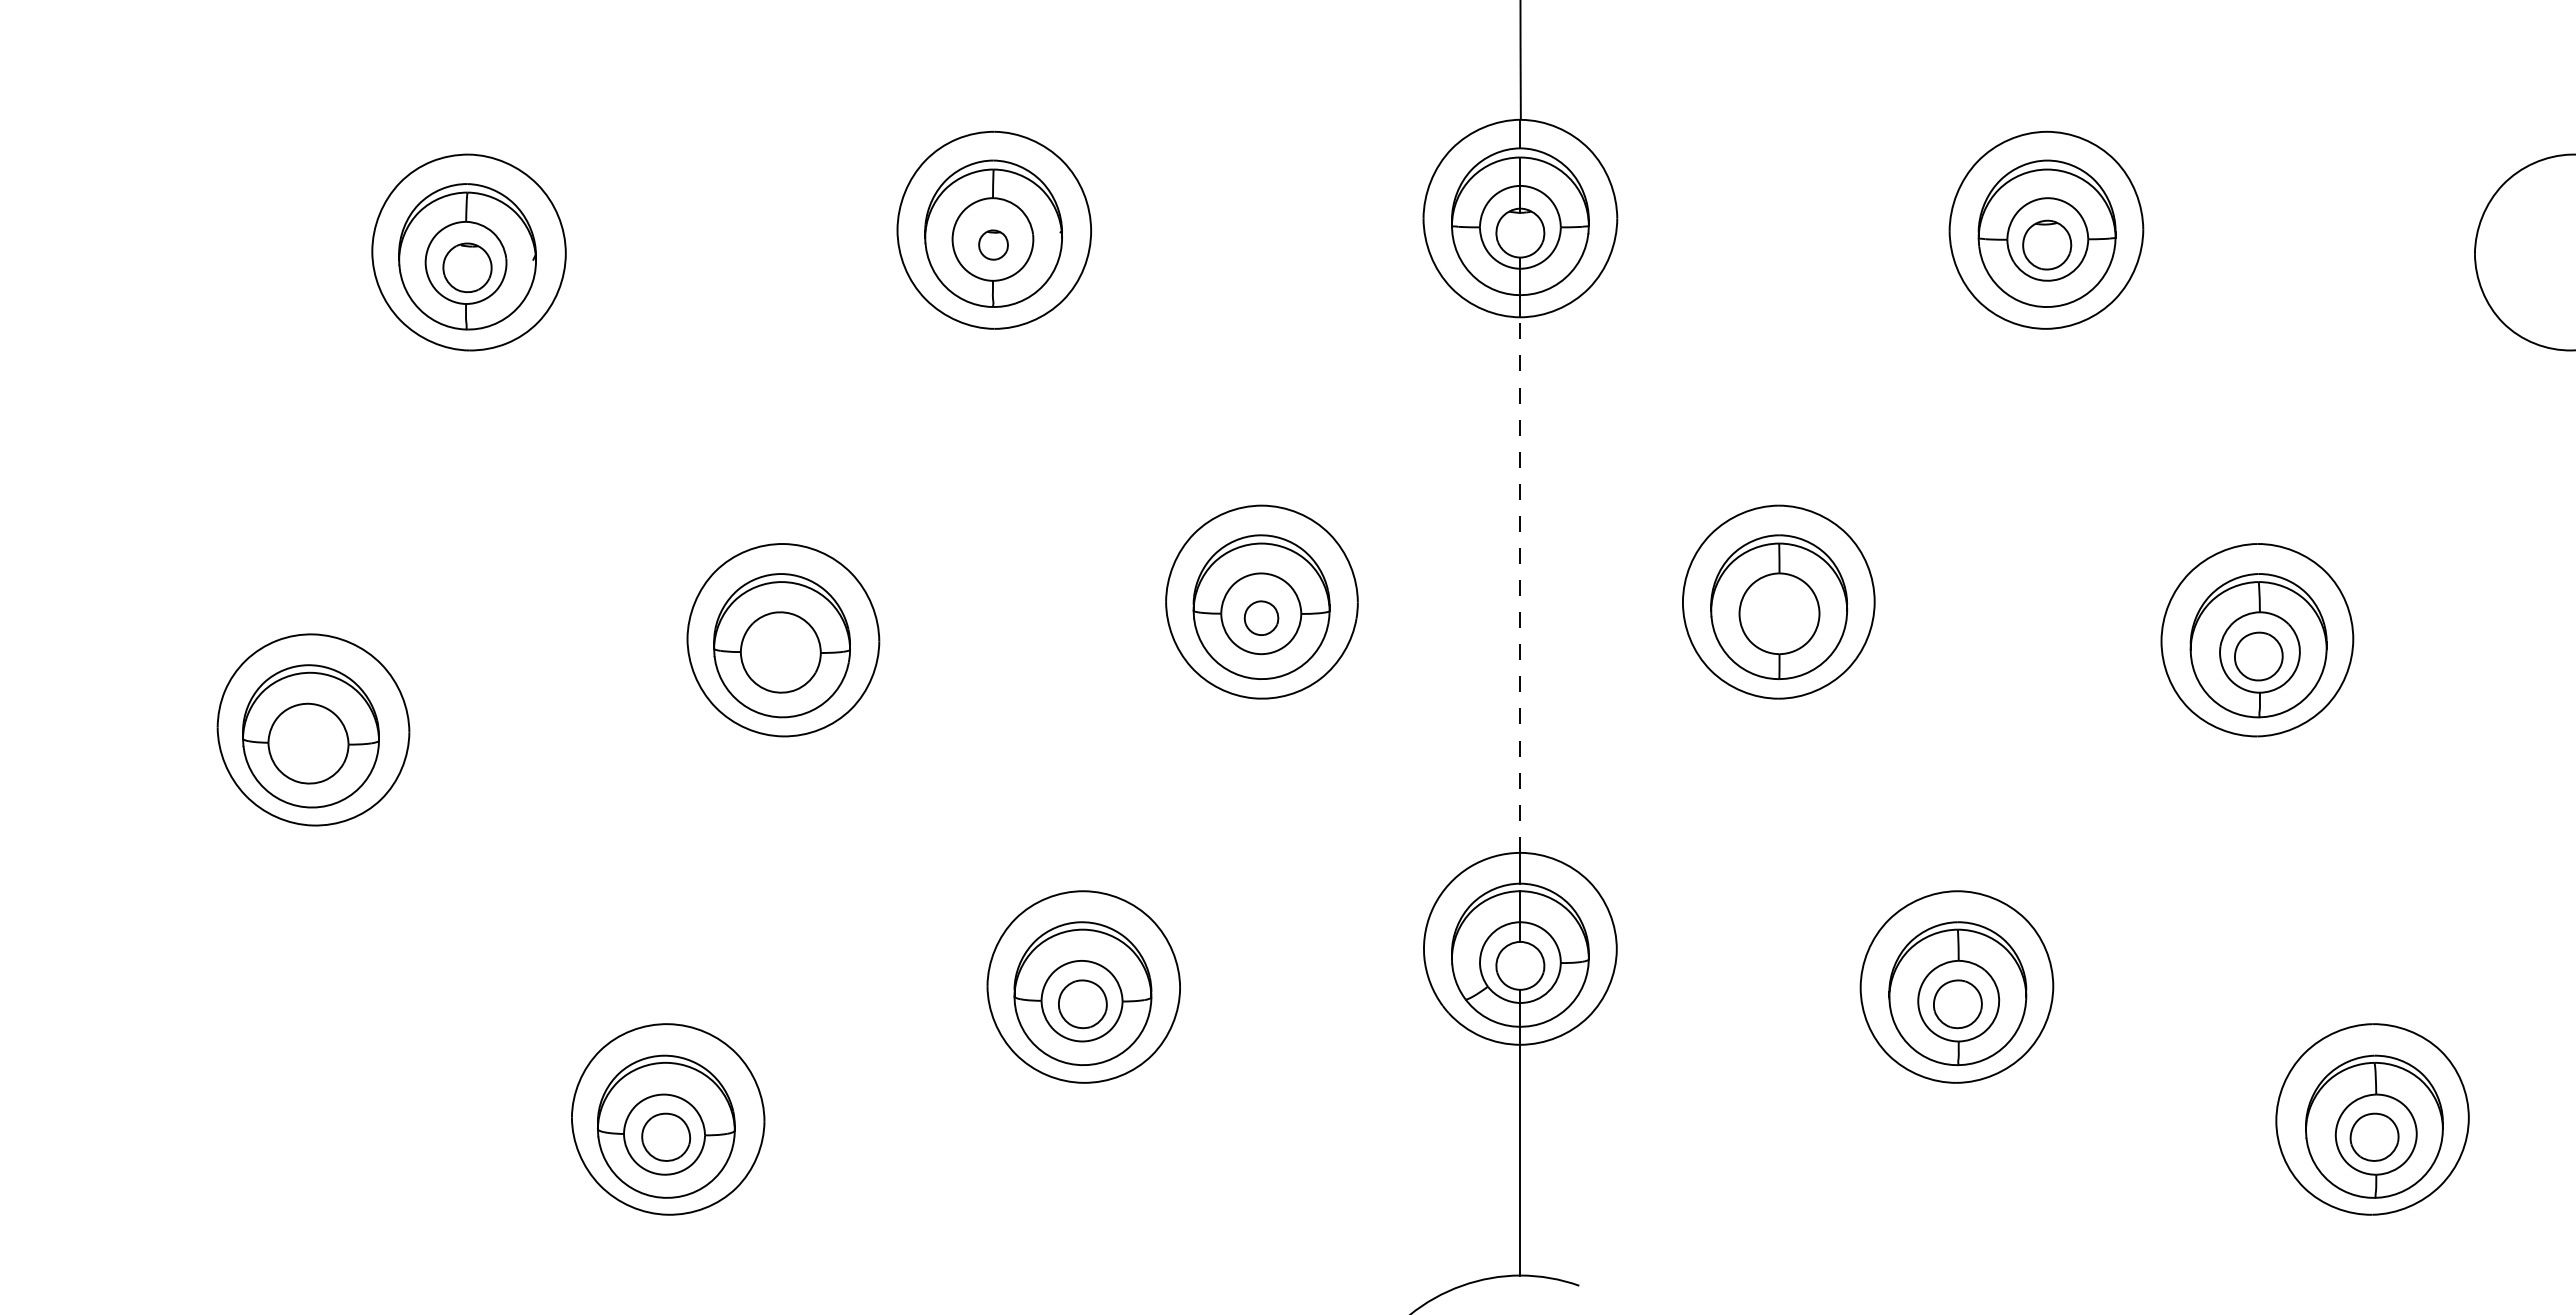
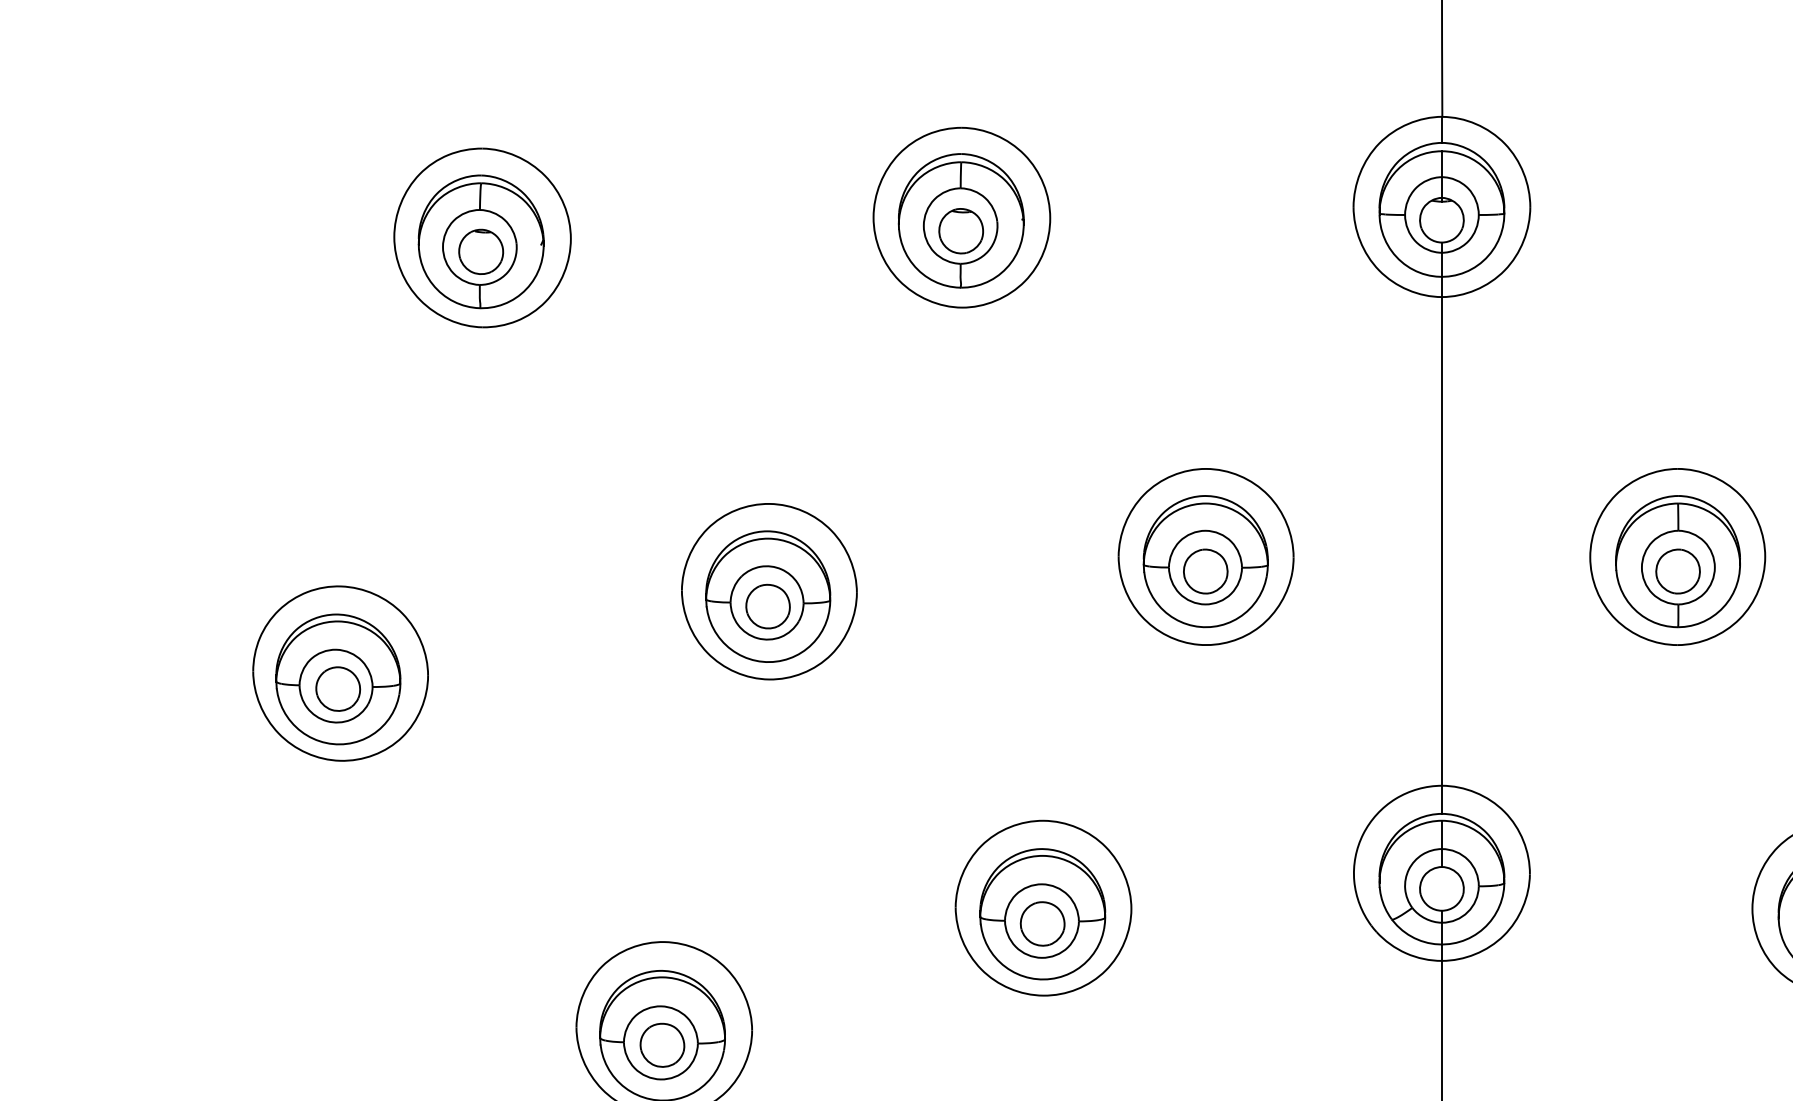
part: (993, 244) -> (961, 230), size x1.67
line: (1520, 585) -> (1442, 541), dashed -> solid
part: (1261, 618) -> (1205, 571), size x1.43
part: (1779, 618) -> (1678, 571), added
part: (781, 656) -> (767, 606), added
part: (310, 746) -> (337, 688), added

